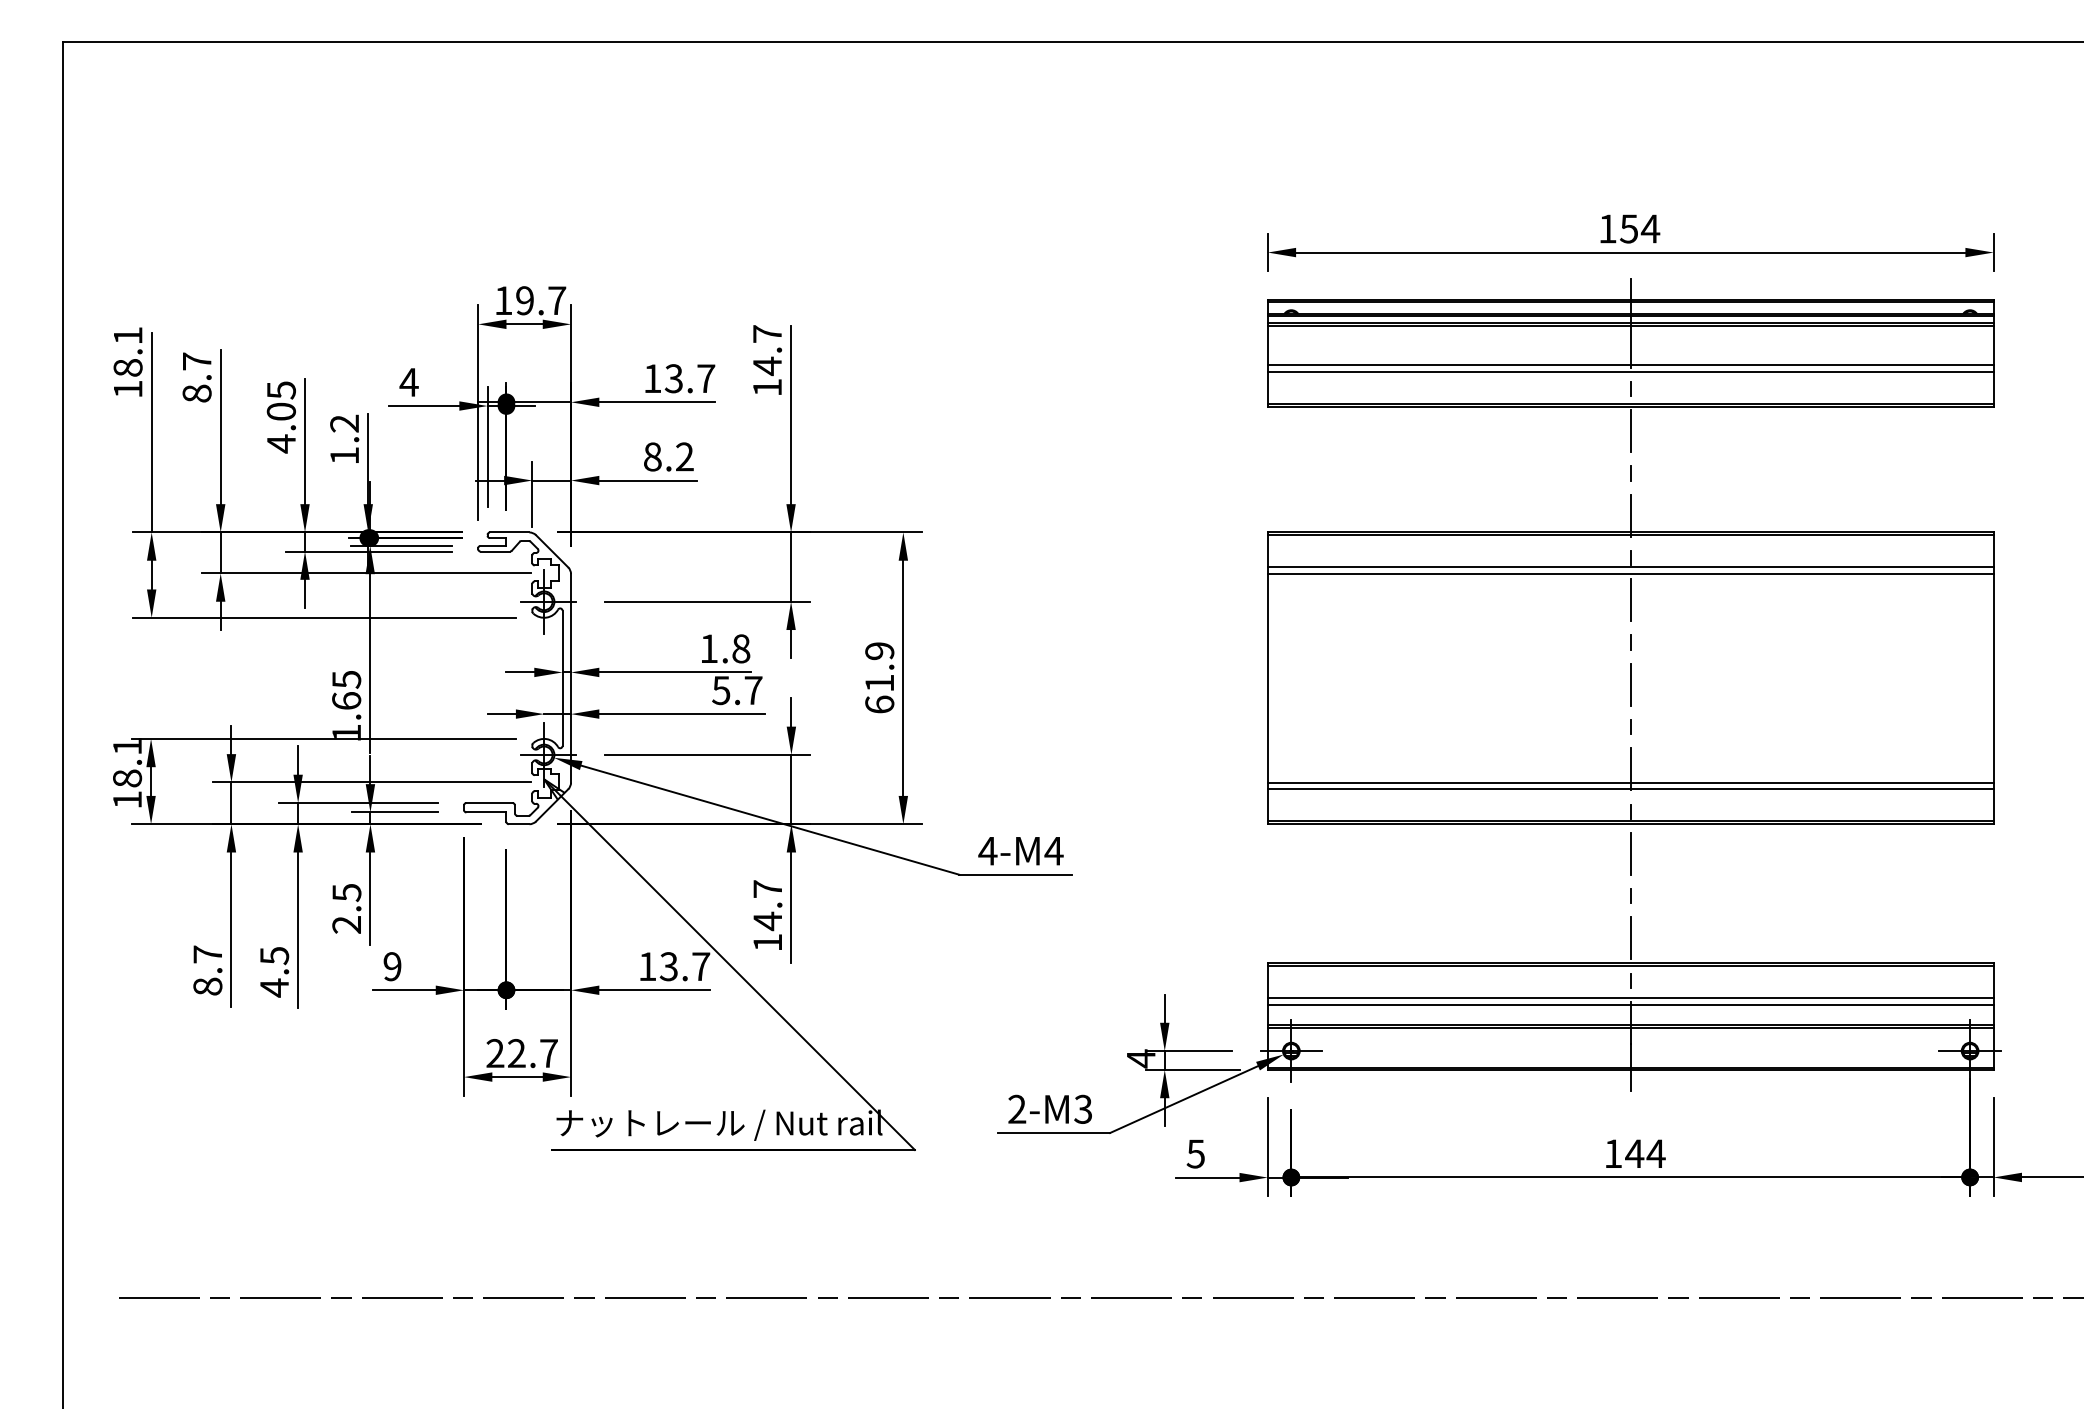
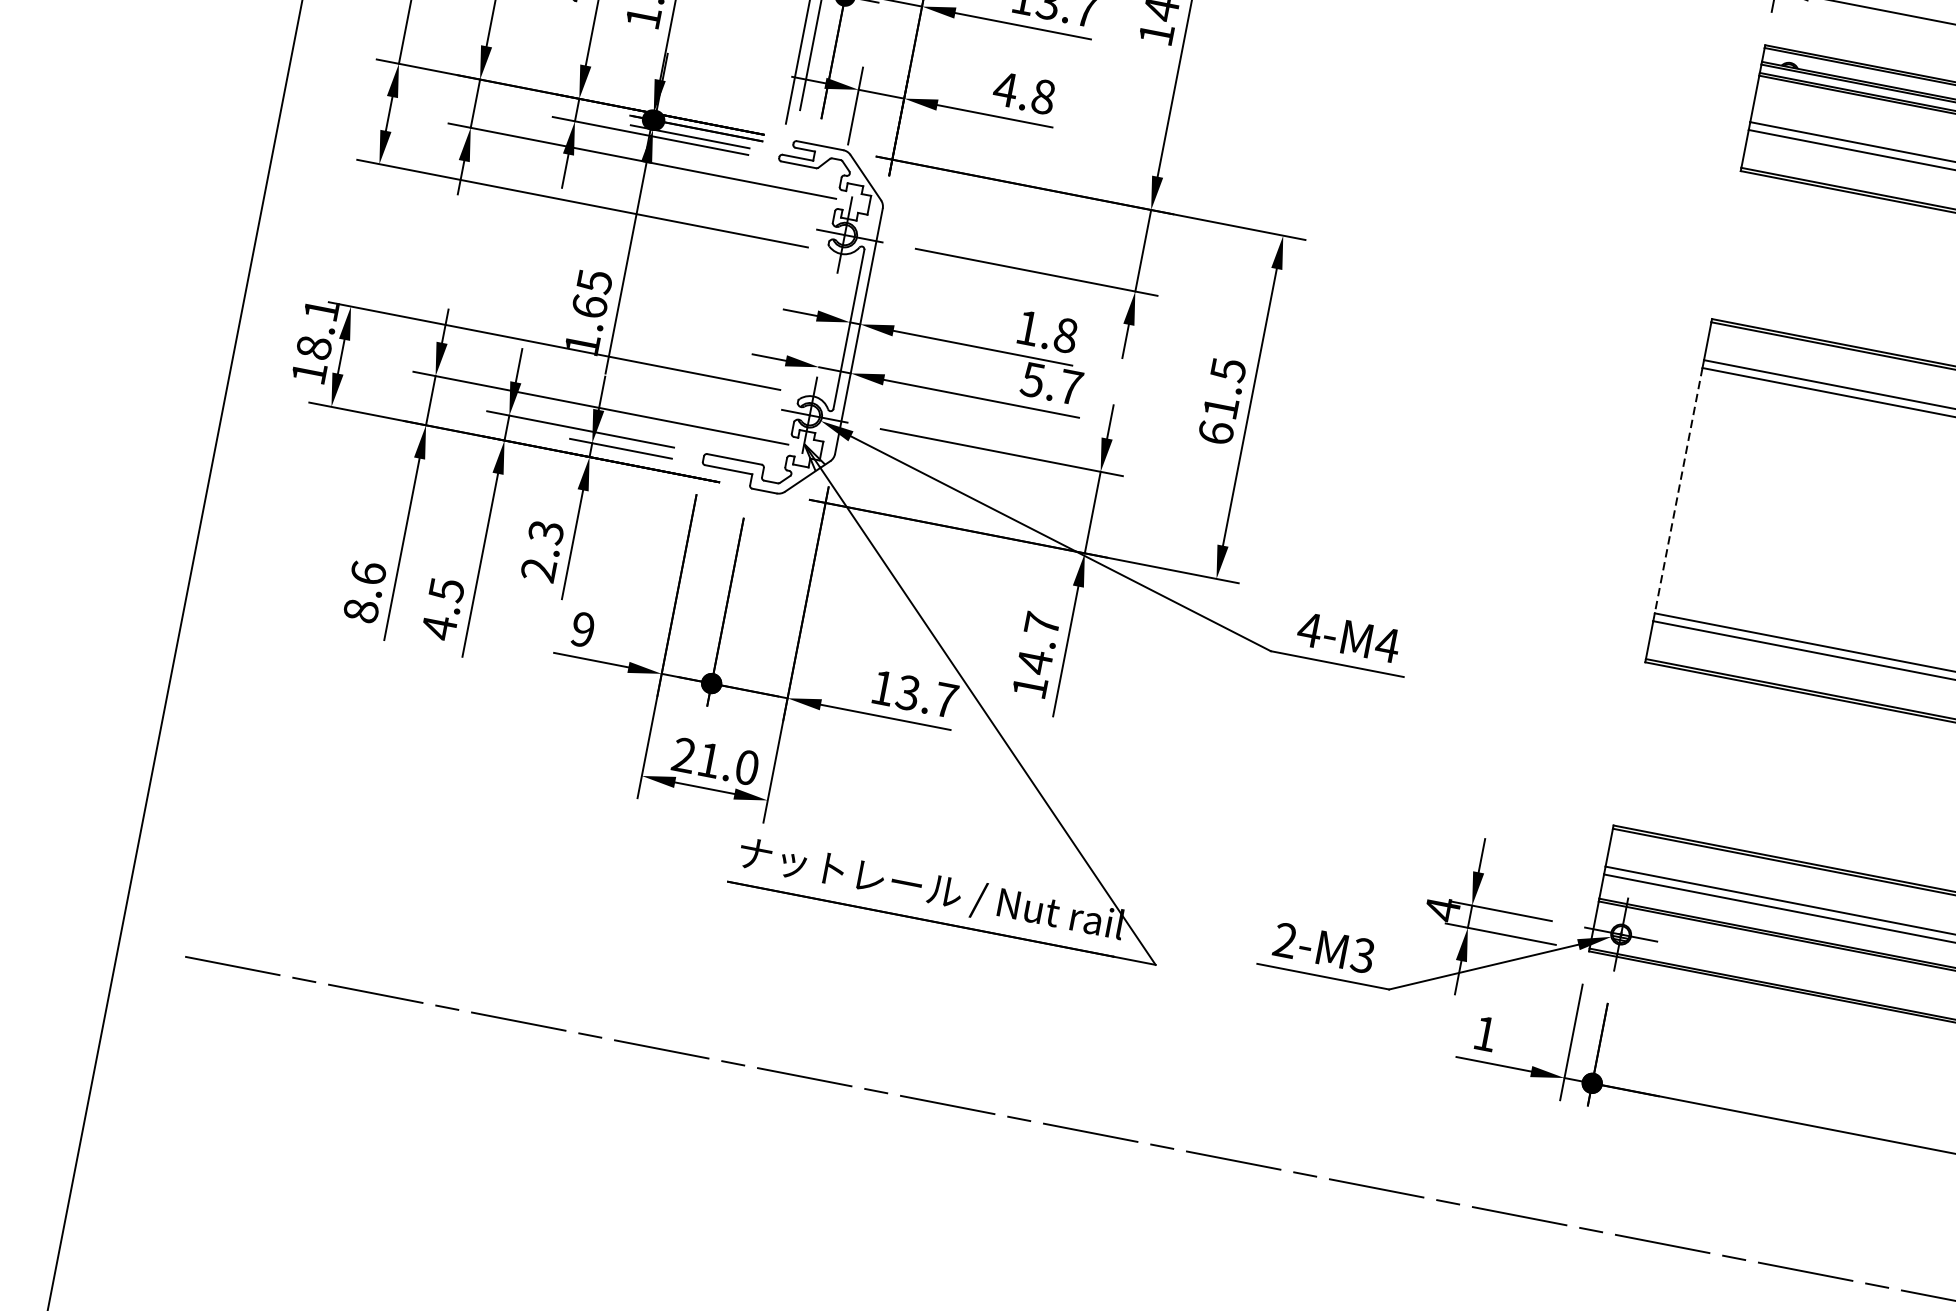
text: (668, 456) -> (1024, 92), 8.2 -> 4.8
text: (879, 651) -> (1227, 370), 61.9 -> 61.5
line: (1267, 678) -> (1678, 490), solid -> dashed
text: (346, 892) -> (545, 531), 2.5 -> 2.3
text: (207, 954) -> (368, 573), 8.7 -> 8.6
text: (532, 1053) -> (727, 763), 22.7 -> 21.0
text: (1195, 1153) -> (1484, 1033), 5 -> 1

